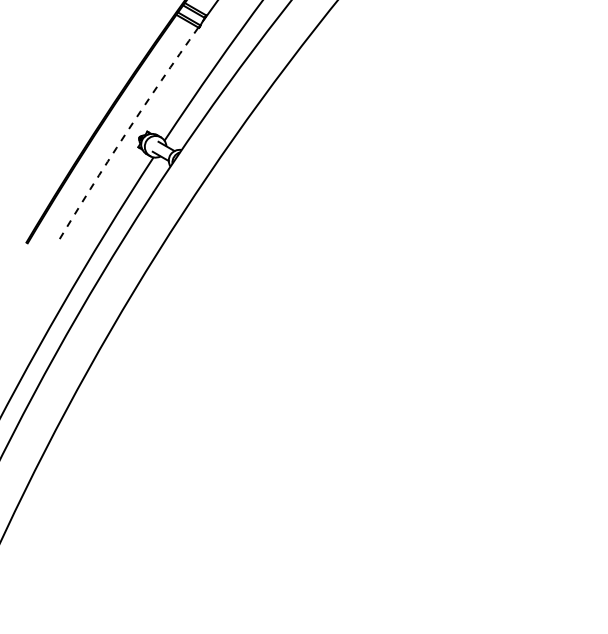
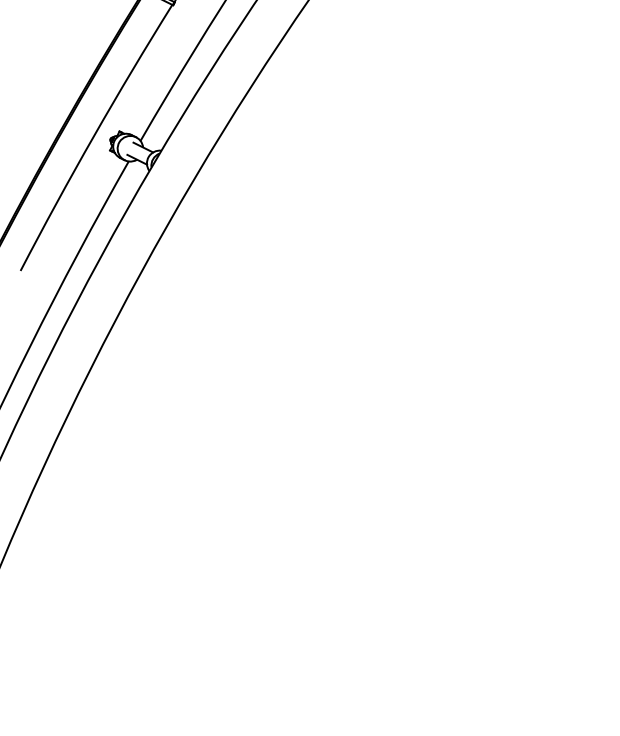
arc: (125, 134) -> (93, 136), dashed -> solid

